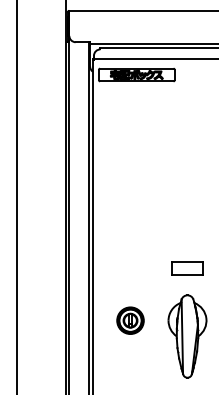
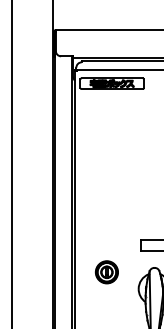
part: (130, 320) -> (106, 272), moved

